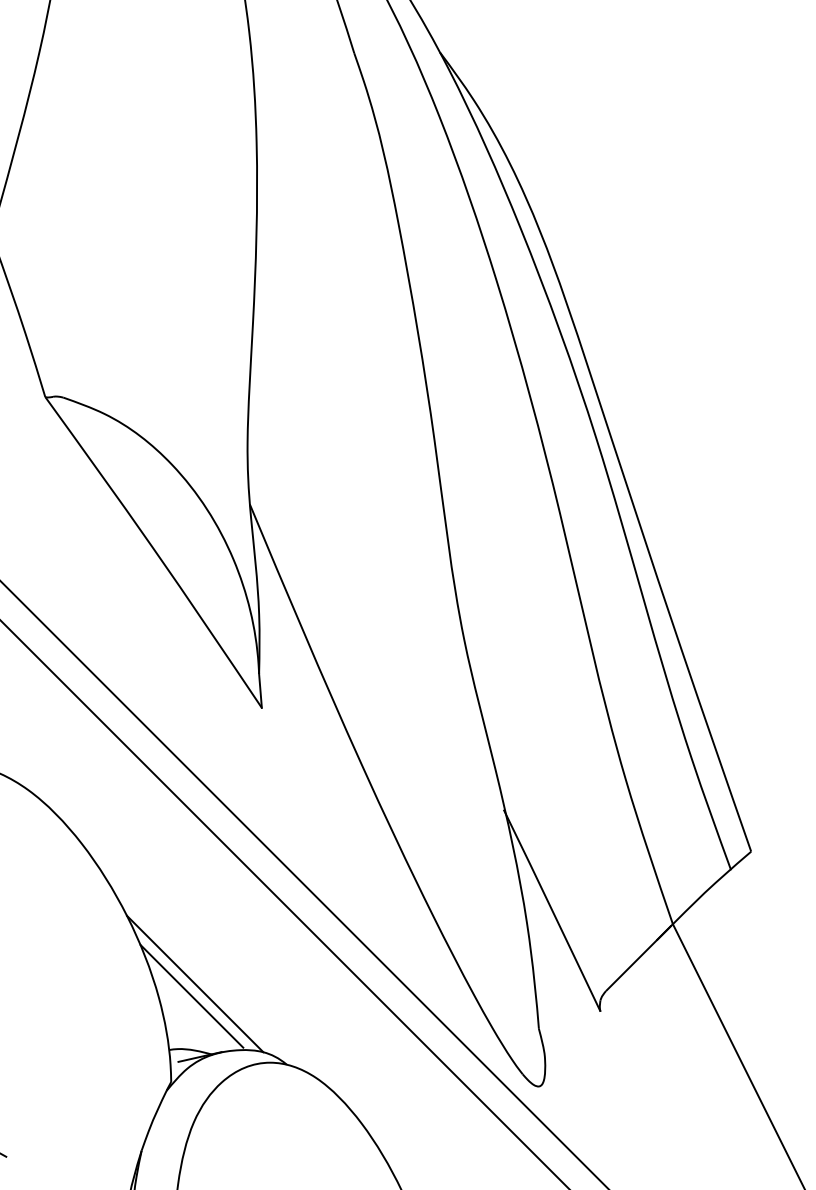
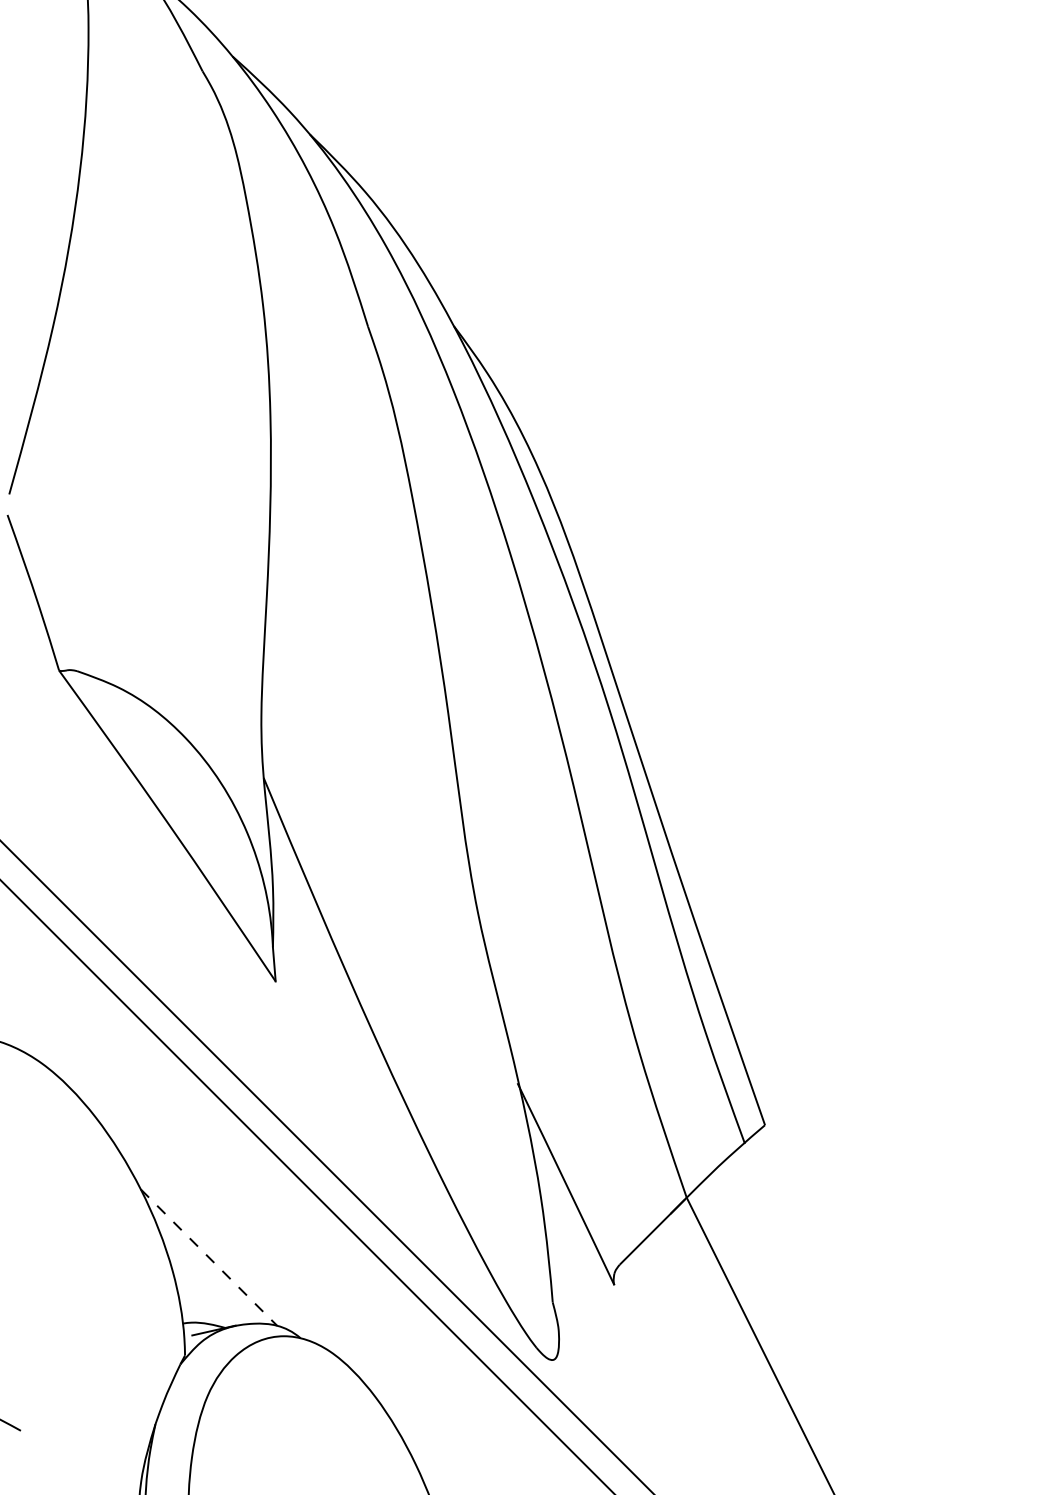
line: (195, 983) -> (209, 1257), solid -> dashed
line: (191, 995) -> (205, 1269), removed

